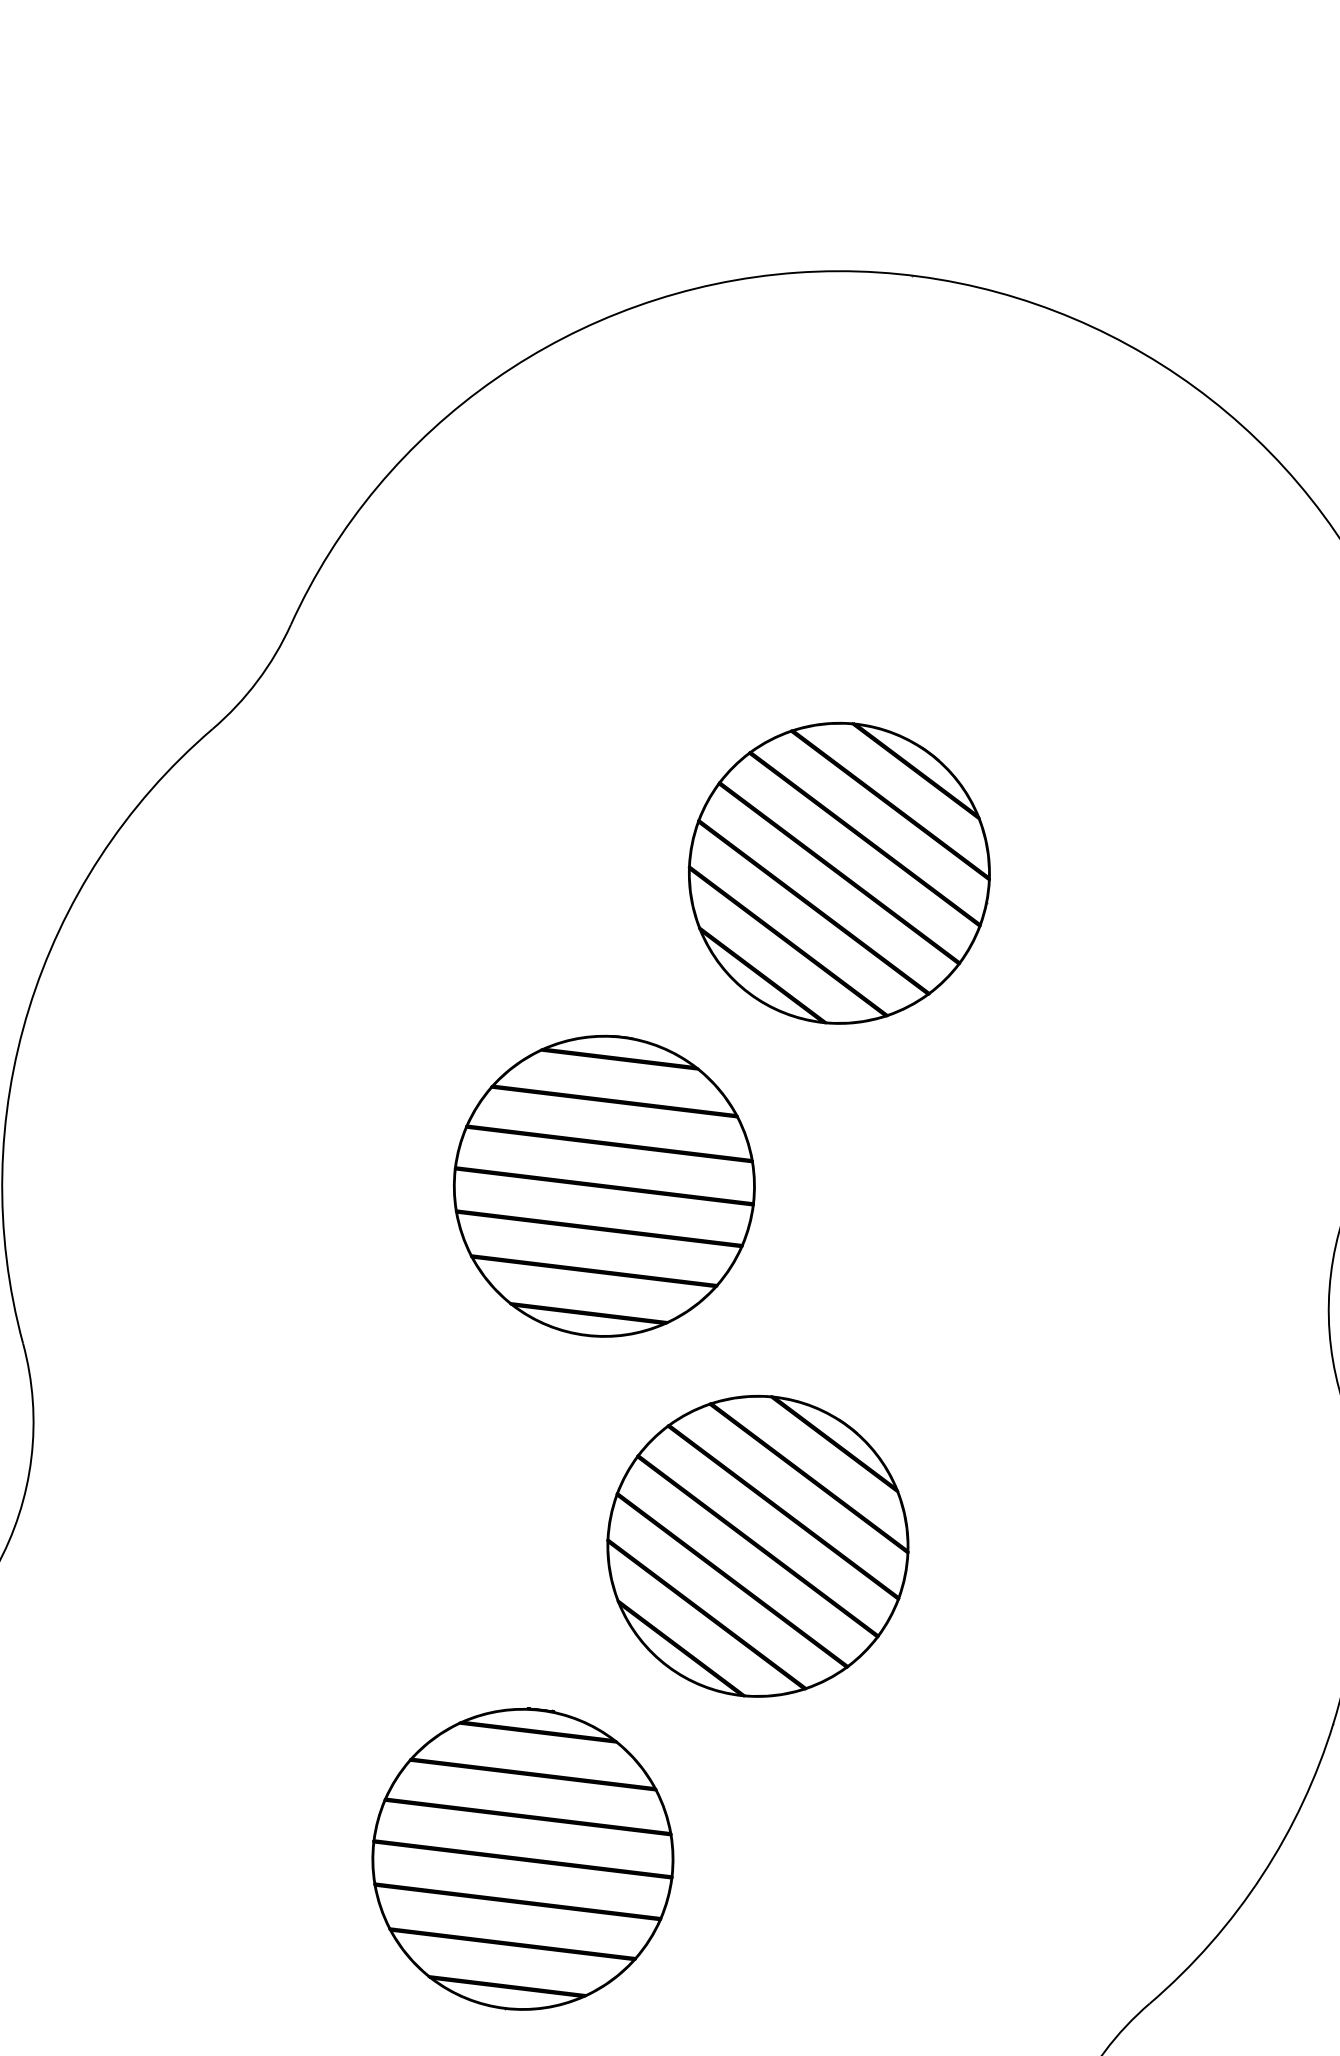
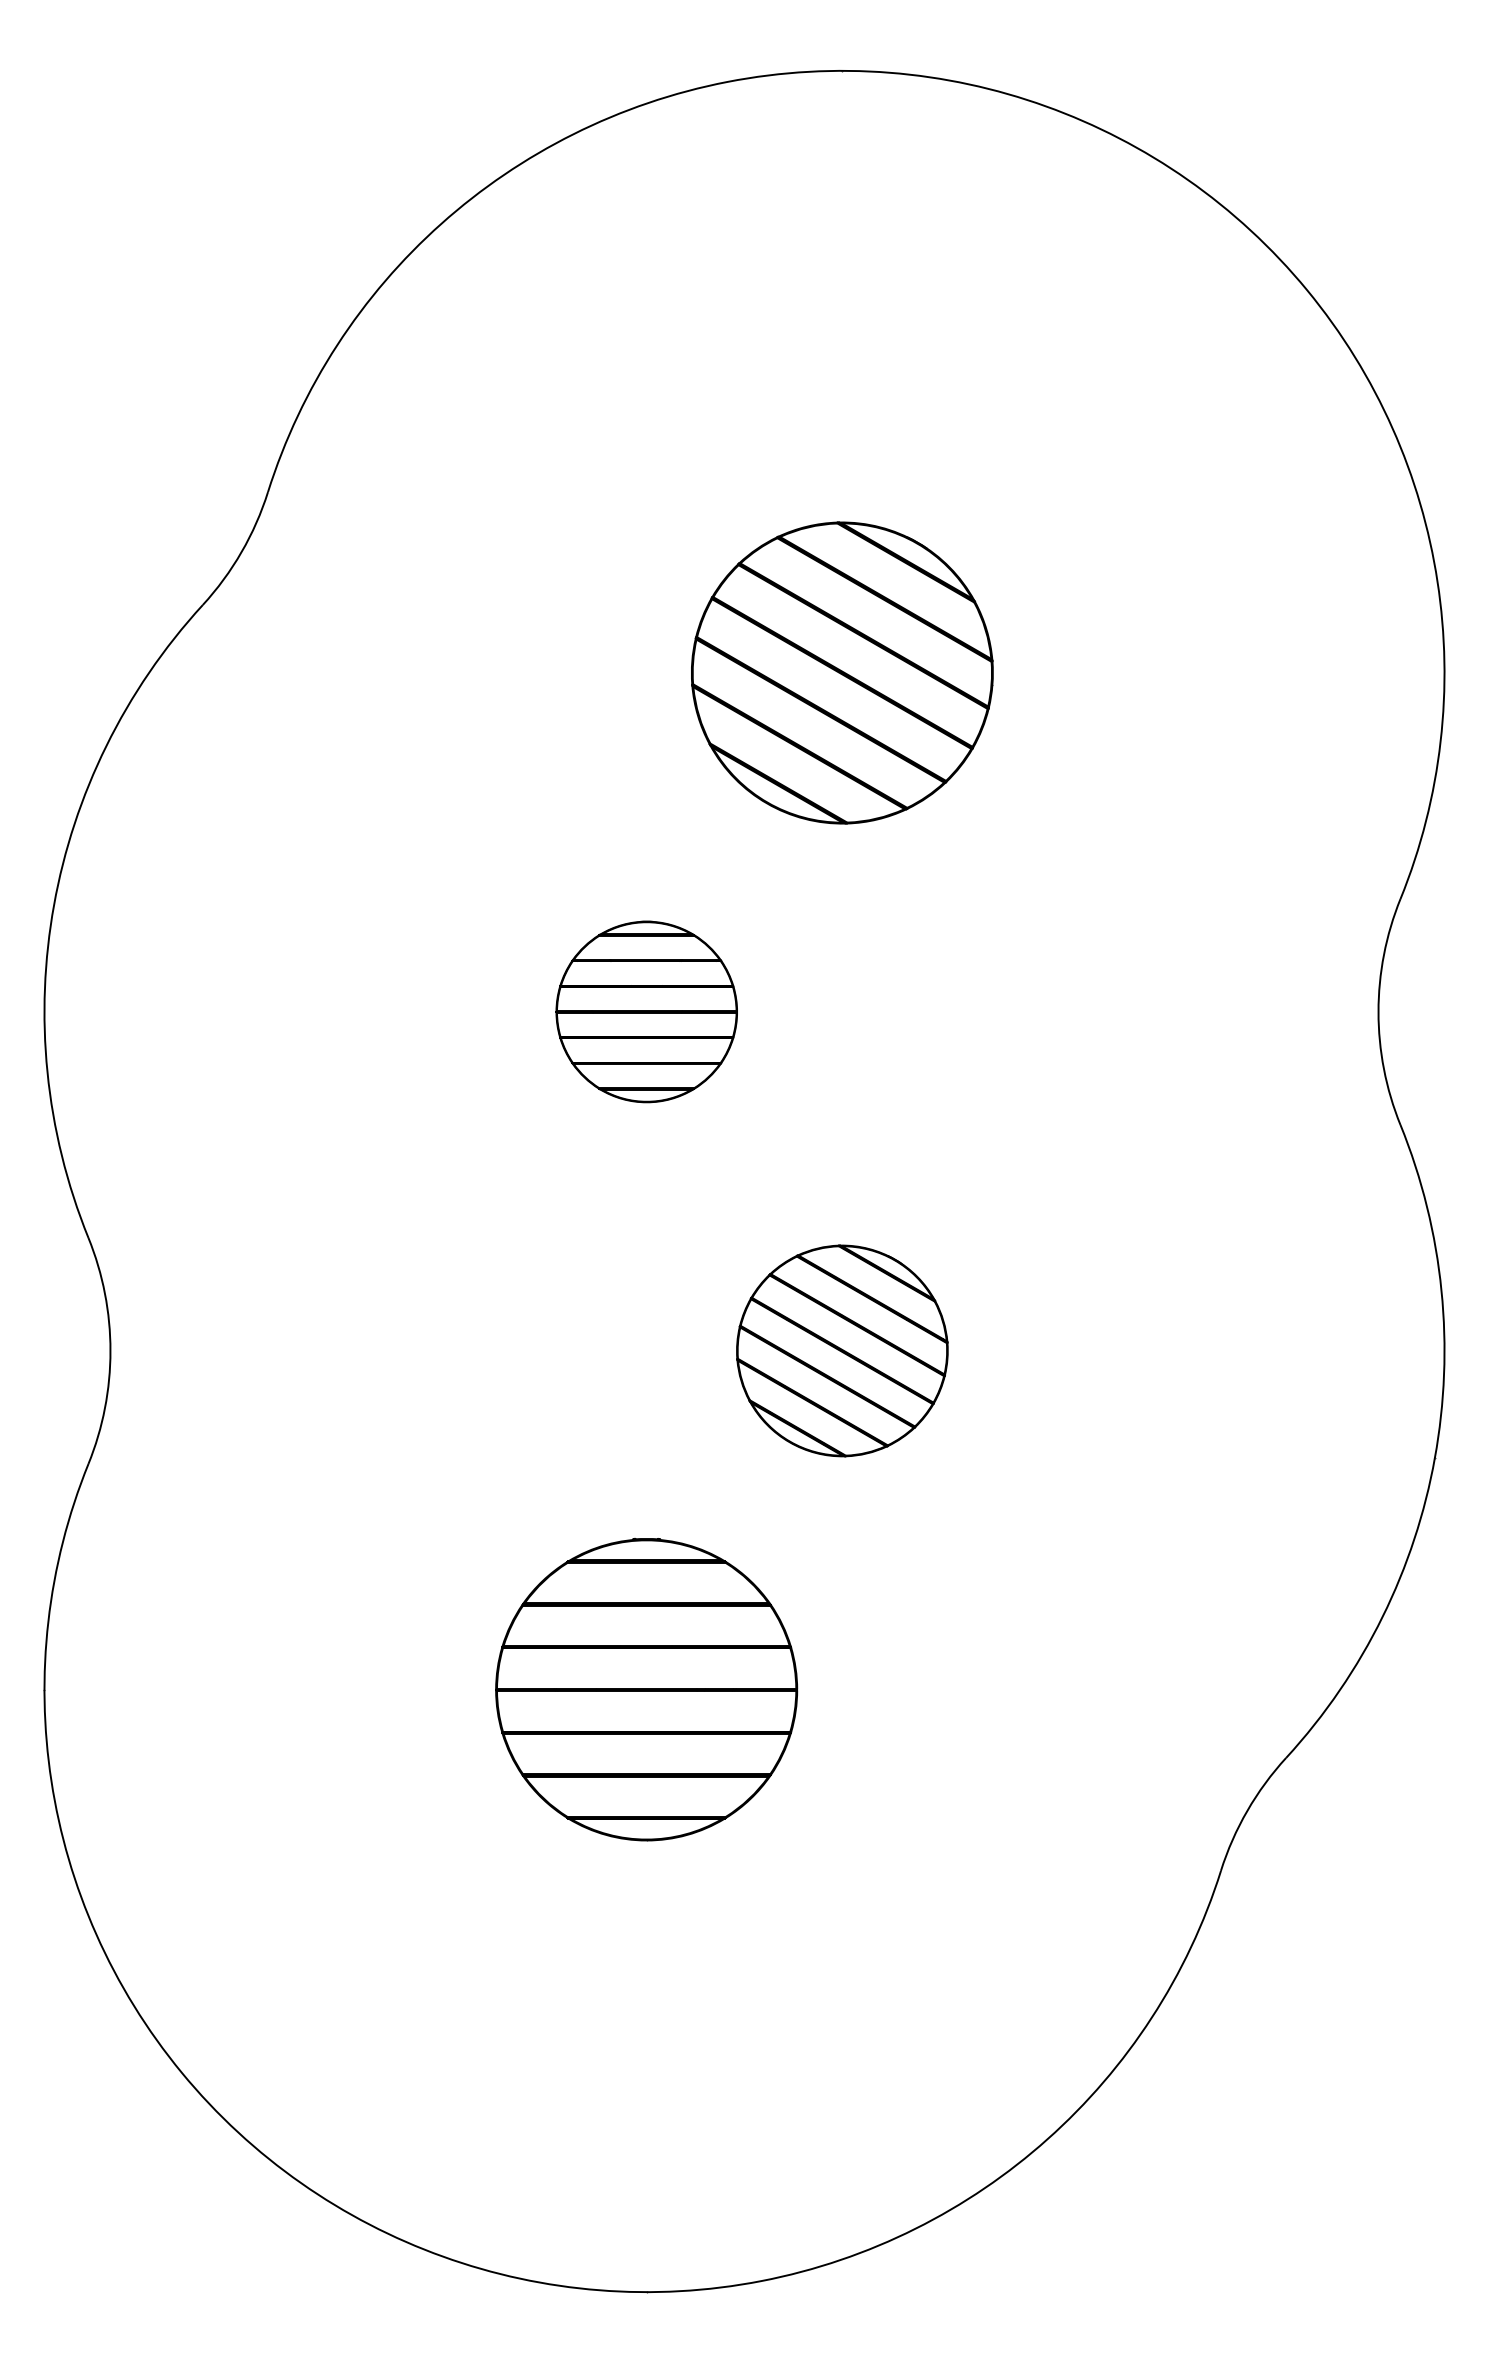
part: (604, 1185) -> (646, 1011), size x0.6
part: (758, 1545) -> (842, 1350), size x0.7

